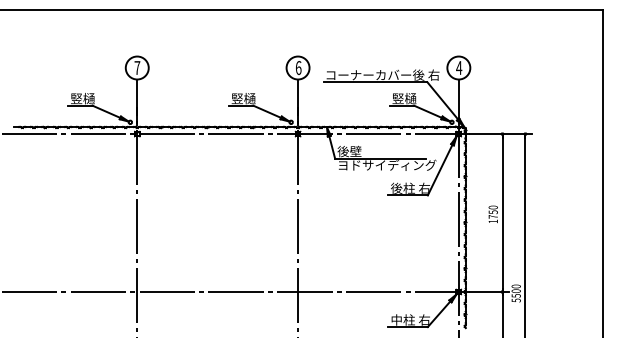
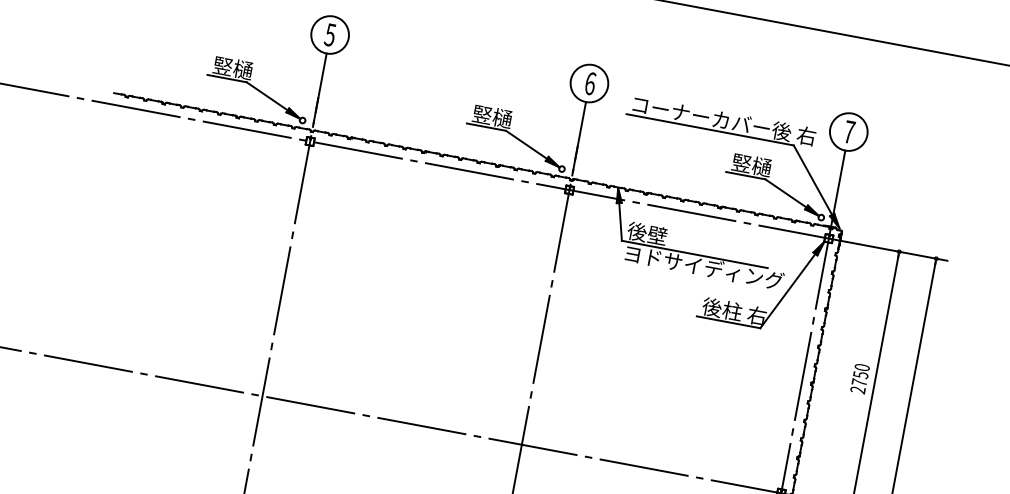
text: (459, 67) -> (850, 131), 4 -> 7
text: (137, 68) -> (330, 35), 7 -> 5
text: (492, 221) -> (856, 389), 1750 -> 2750

